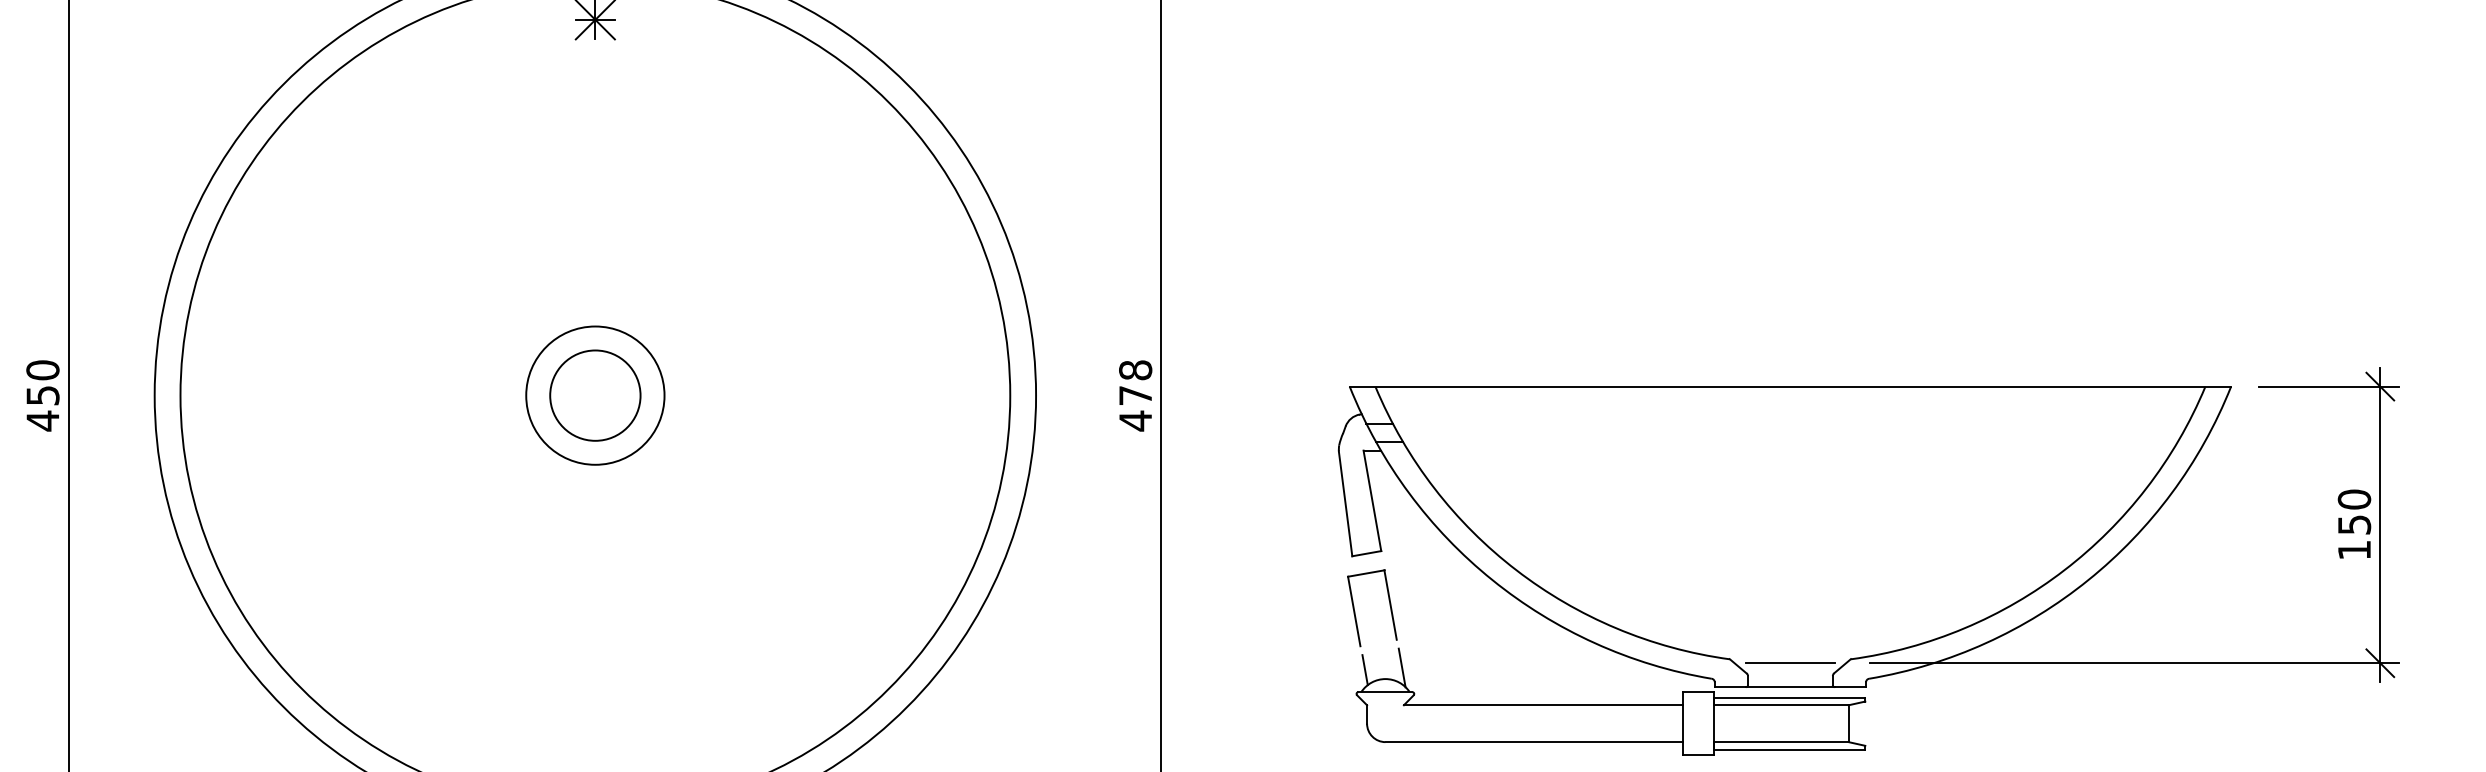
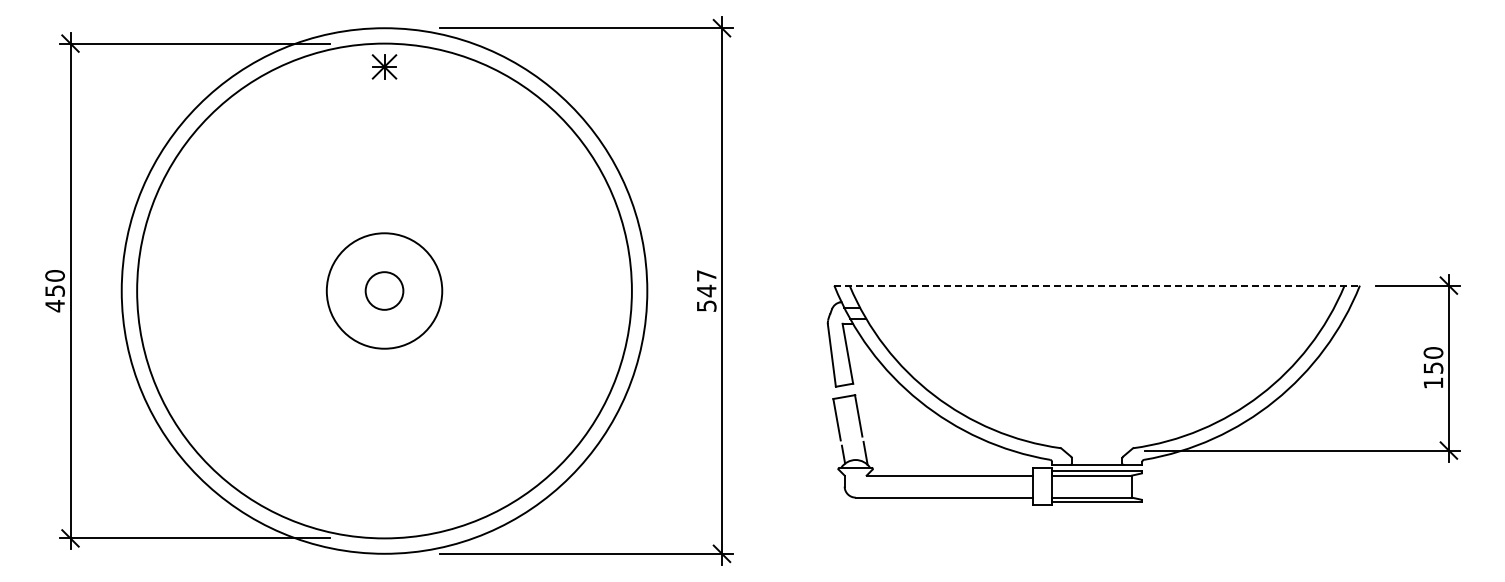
line: (1791, 386) -> (1097, 285), solid -> dashed
circle: (595, 394) -> (384, 290), size x0.7
circle: (595, 394) -> (384, 290), size x1.4
text: (1135, 396) -> (706, 291), 478 -> 547
line: (1789, 663) -> (1096, 450), removed

